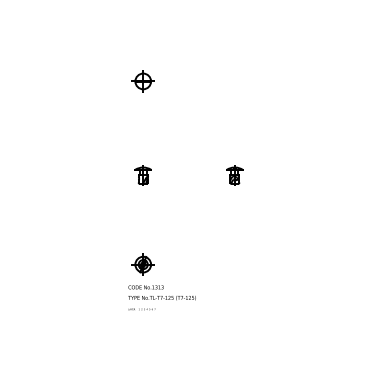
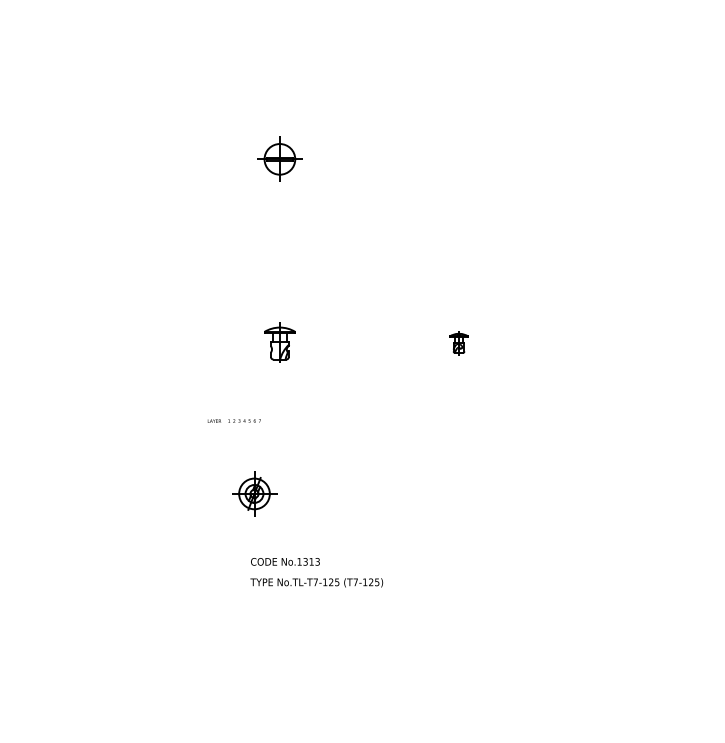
part: (234, 175) -> (458, 343), size x0.6
part: (142, 264) -> (253, 493), moved
text: (141, 309) -> (233, 421), moved

